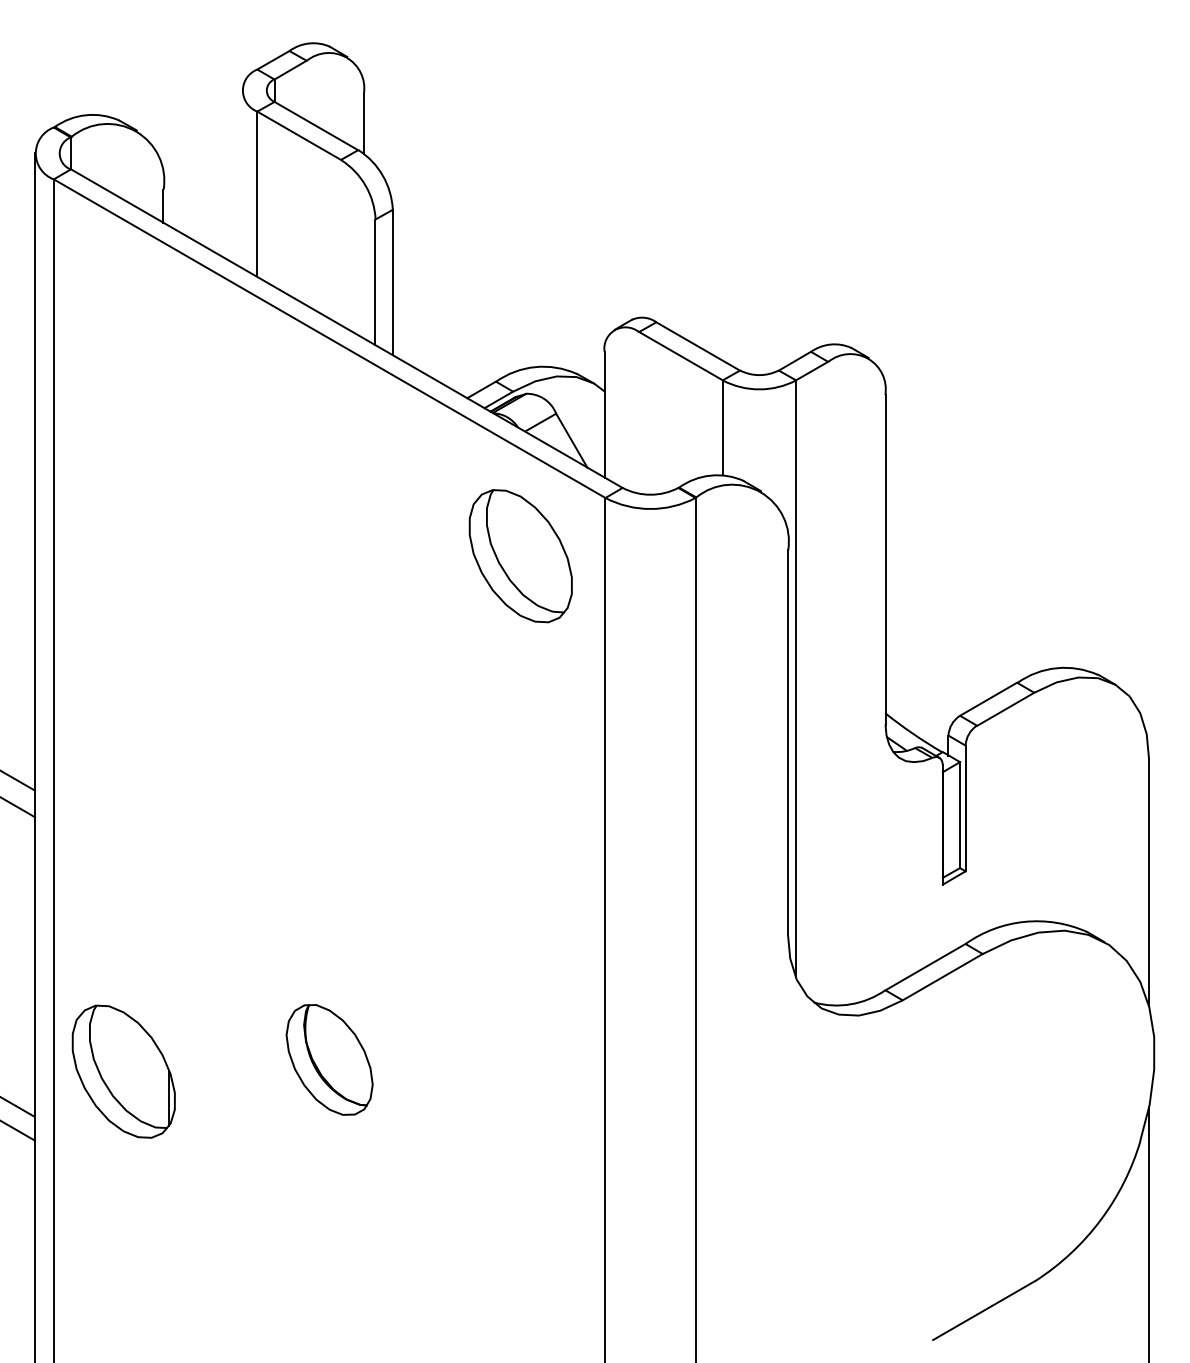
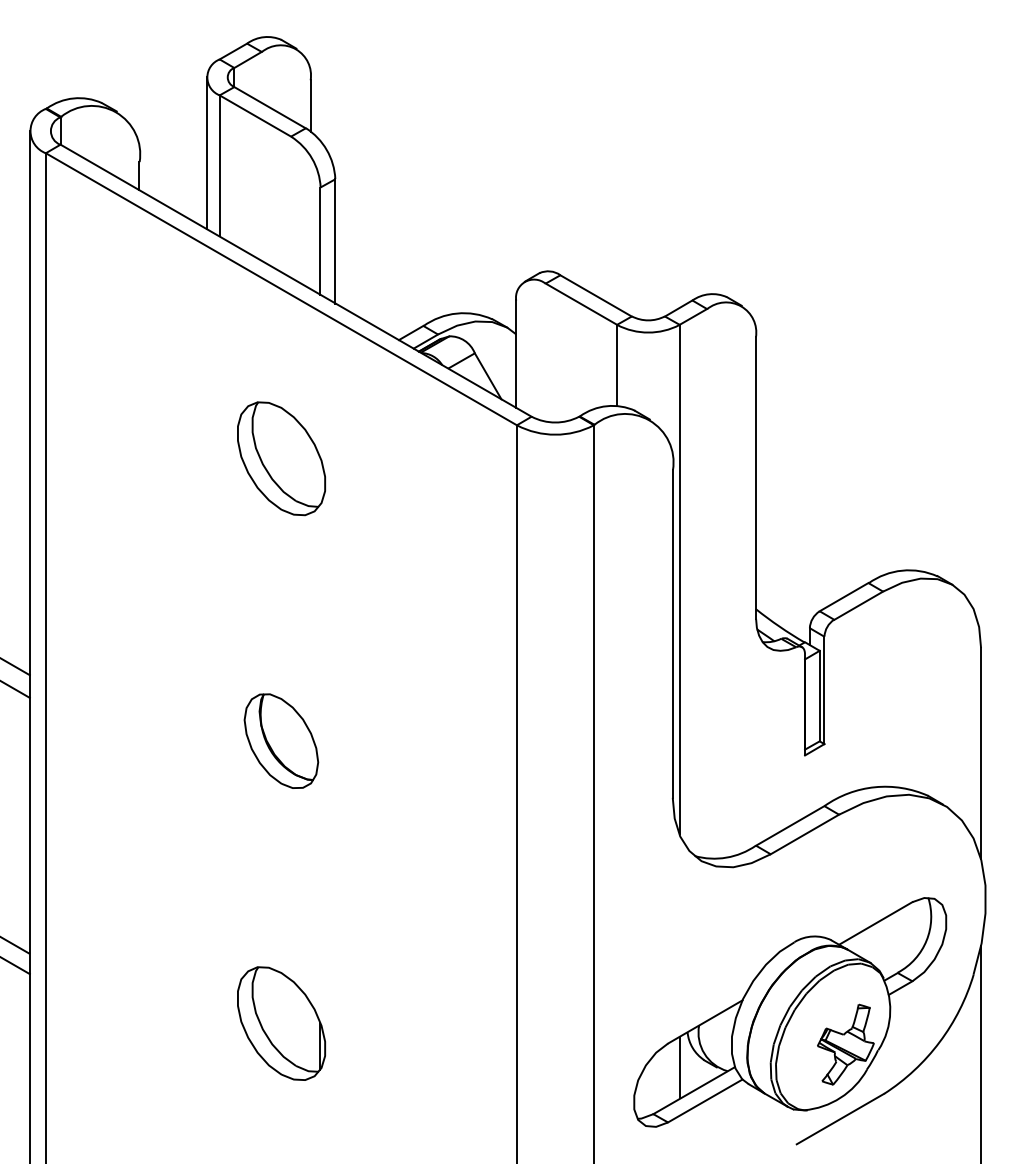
line: (242, 179) -> (207, 153), added
part: (520, 556) -> (281, 459), moved
part: (329, 1059) -> (281, 740), moved
part: (123, 1071) -> (281, 1023), moved
part: (925, 1185) -> (790, 1012), added

